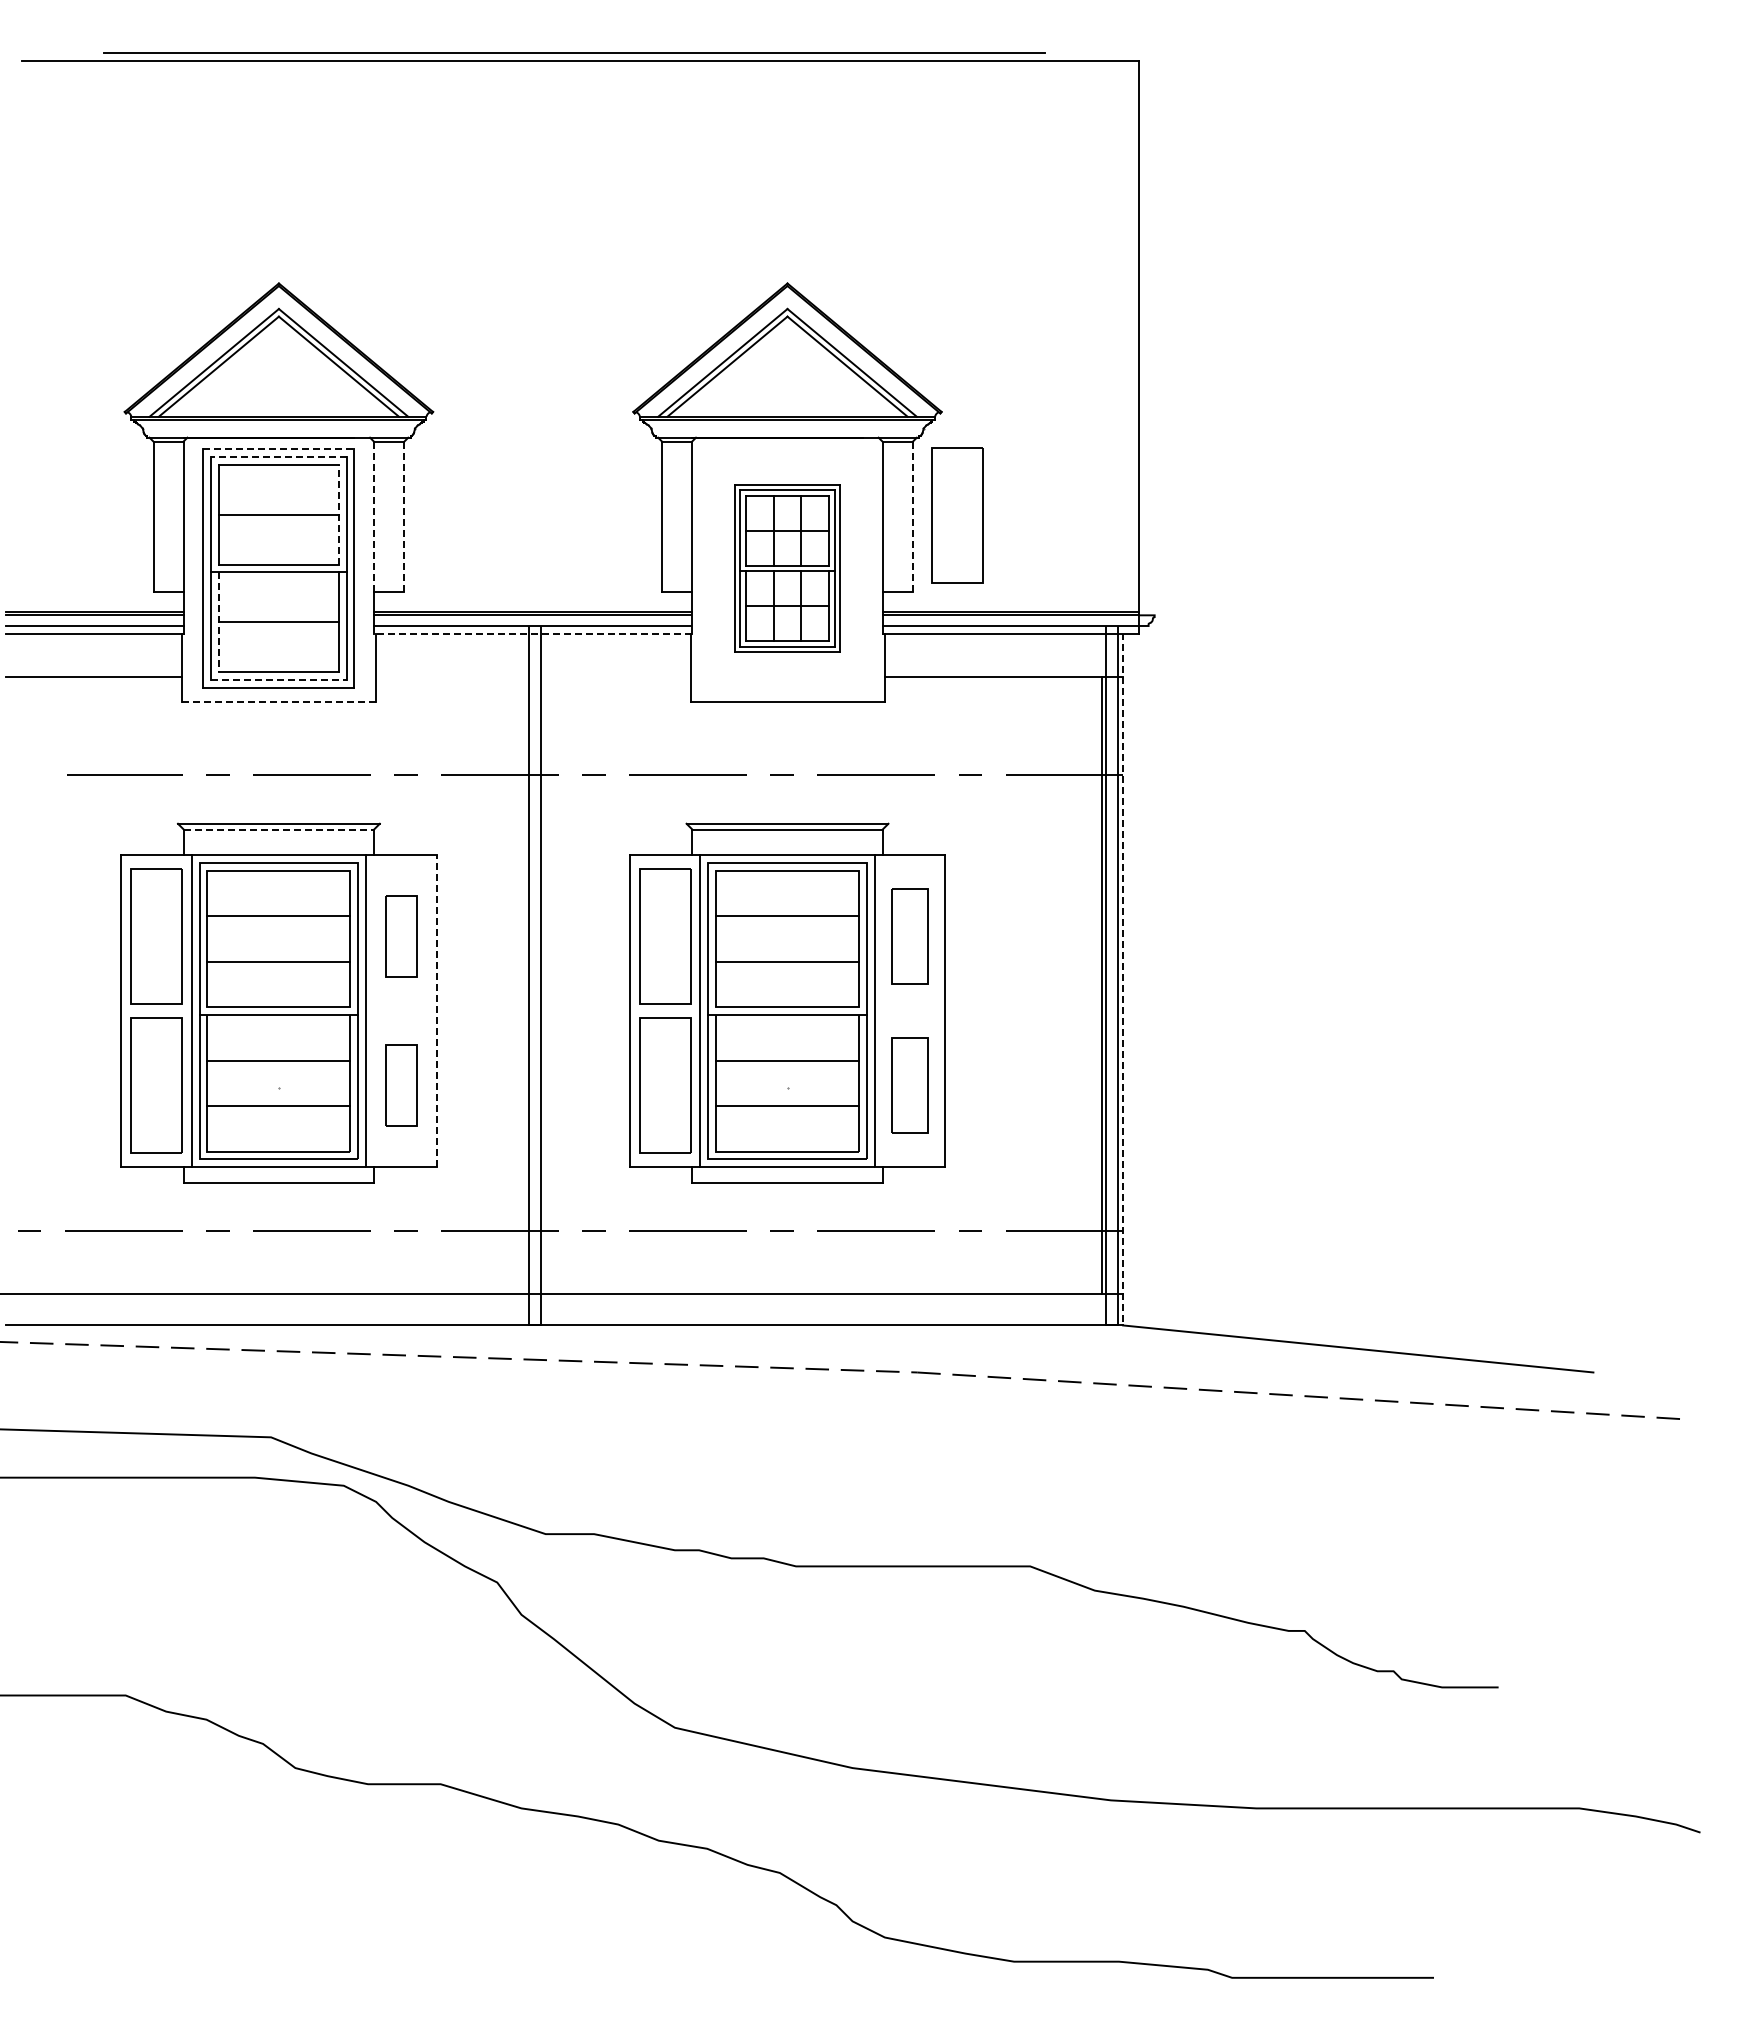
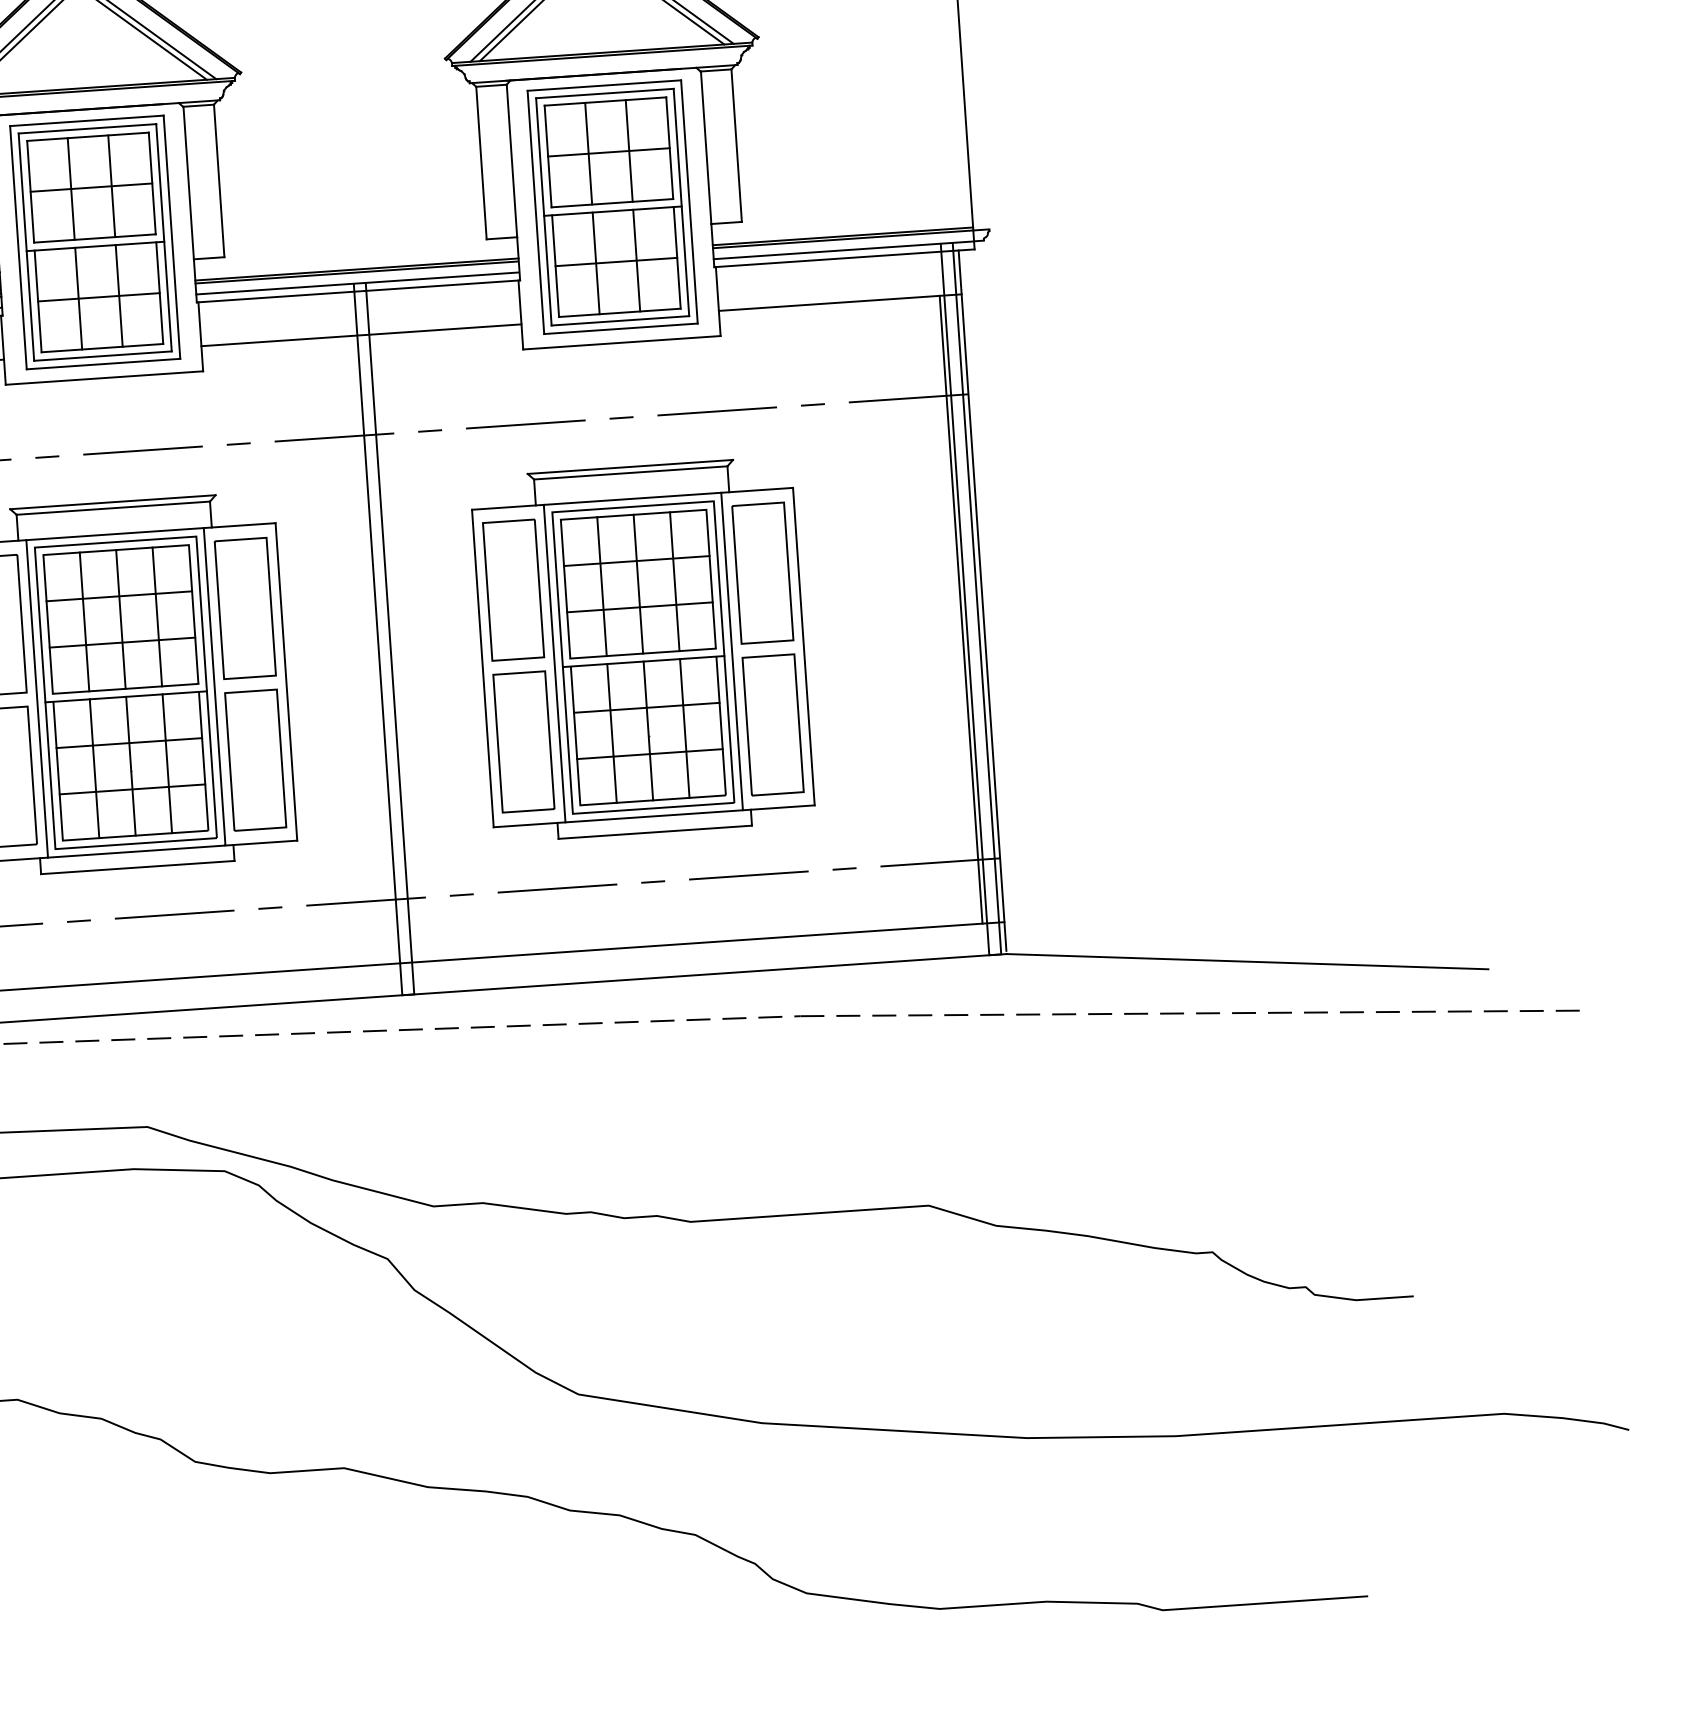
line: (279, 448) -> (87, 120), dashed -> solid
line: (278, 456) -> (87, 128), dashed -> solid
line: (259, 514) -> (71, 188), added
line: (298, 514) -> (111, 186), added
line: (338, 514) -> (152, 183), dashed -> solid
part: (957, 515) -> (781, 141), removed
line: (374, 516) -> (188, 182), dashed -> solid
line: (404, 516) -> (219, 180), dashed -> solid
line: (912, 516) -> (736, 145), dashed -> solid
part: (787, 568) -> (612, 207), size x1.43
line: (219, 622) -> (38, 301), dashed -> solid
line: (259, 622) -> (79, 298), added
line: (298, 622) -> (118, 296), added
line: (533, 633) -> (358, 290), dashed -> solid
line: (532, 677) -> (360, 335), added
line: (278, 680) -> (102, 356), dashed -> solid
line: (278, 701) -> (104, 377), dashed -> solid
line: (279, 829) -> (113, 507), dashed -> solid
part: (401, 936) -> (245, 608), size x1.67
part: (909, 936) -> (762, 573), size x1.43
line: (243, 938) -> (84, 621), added
line: (278, 938) -> (120, 618), added
line: (314, 938) -> (157, 616), added
line: (751, 938) -> (601, 586), added
line: (787, 938) -> (638, 583), added
line: (823, 938) -> (674, 581), added
line: (1123, 977) -> (982, 600), dashed -> solid
line: (436, 1010) -> (286, 681), dashed -> solid
line: (243, 1083) -> (94, 768), added
line: (278, 1083) -> (130, 766), added
line: (314, 1083) -> (167, 763), added
line: (751, 1083) -> (611, 733), added
line: (787, 1083) -> (648, 731), added
line: (823, 1083) -> (685, 728), added
part: (401, 1085) -> (255, 759), size x1.67
part: (909, 1085) -> (772, 724), size x1.43

